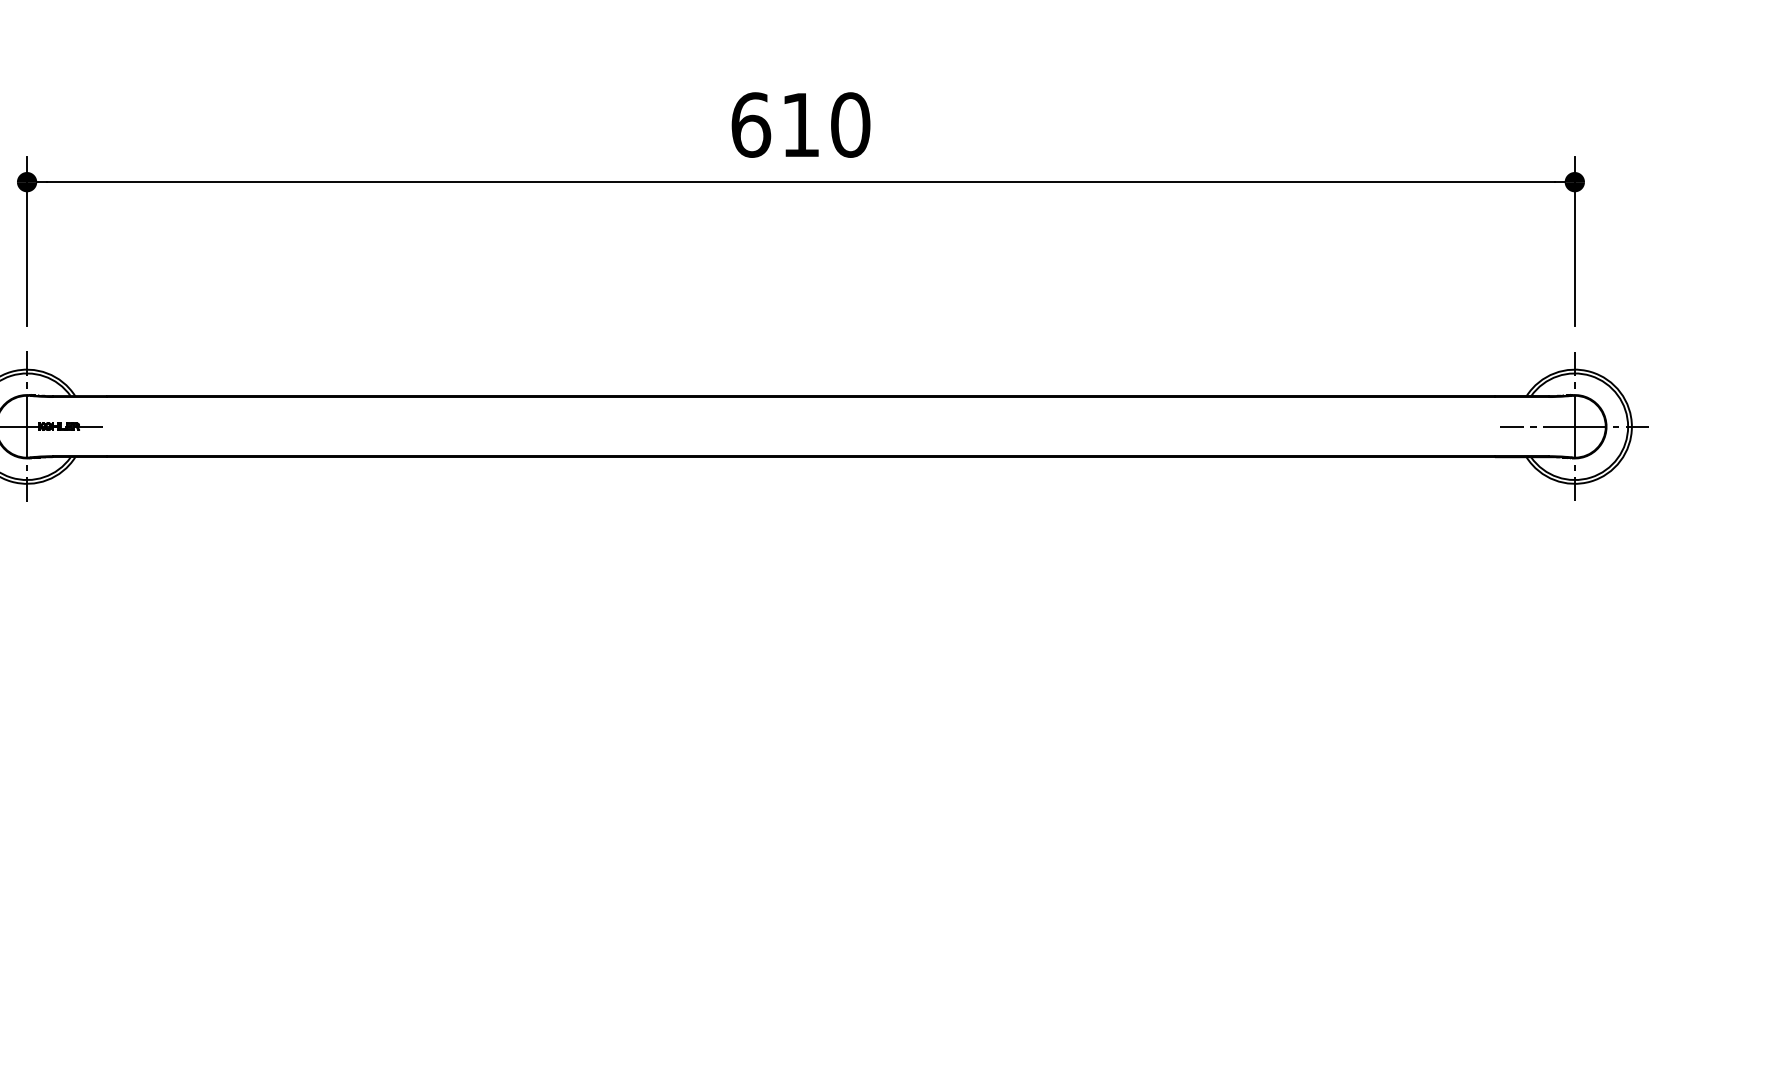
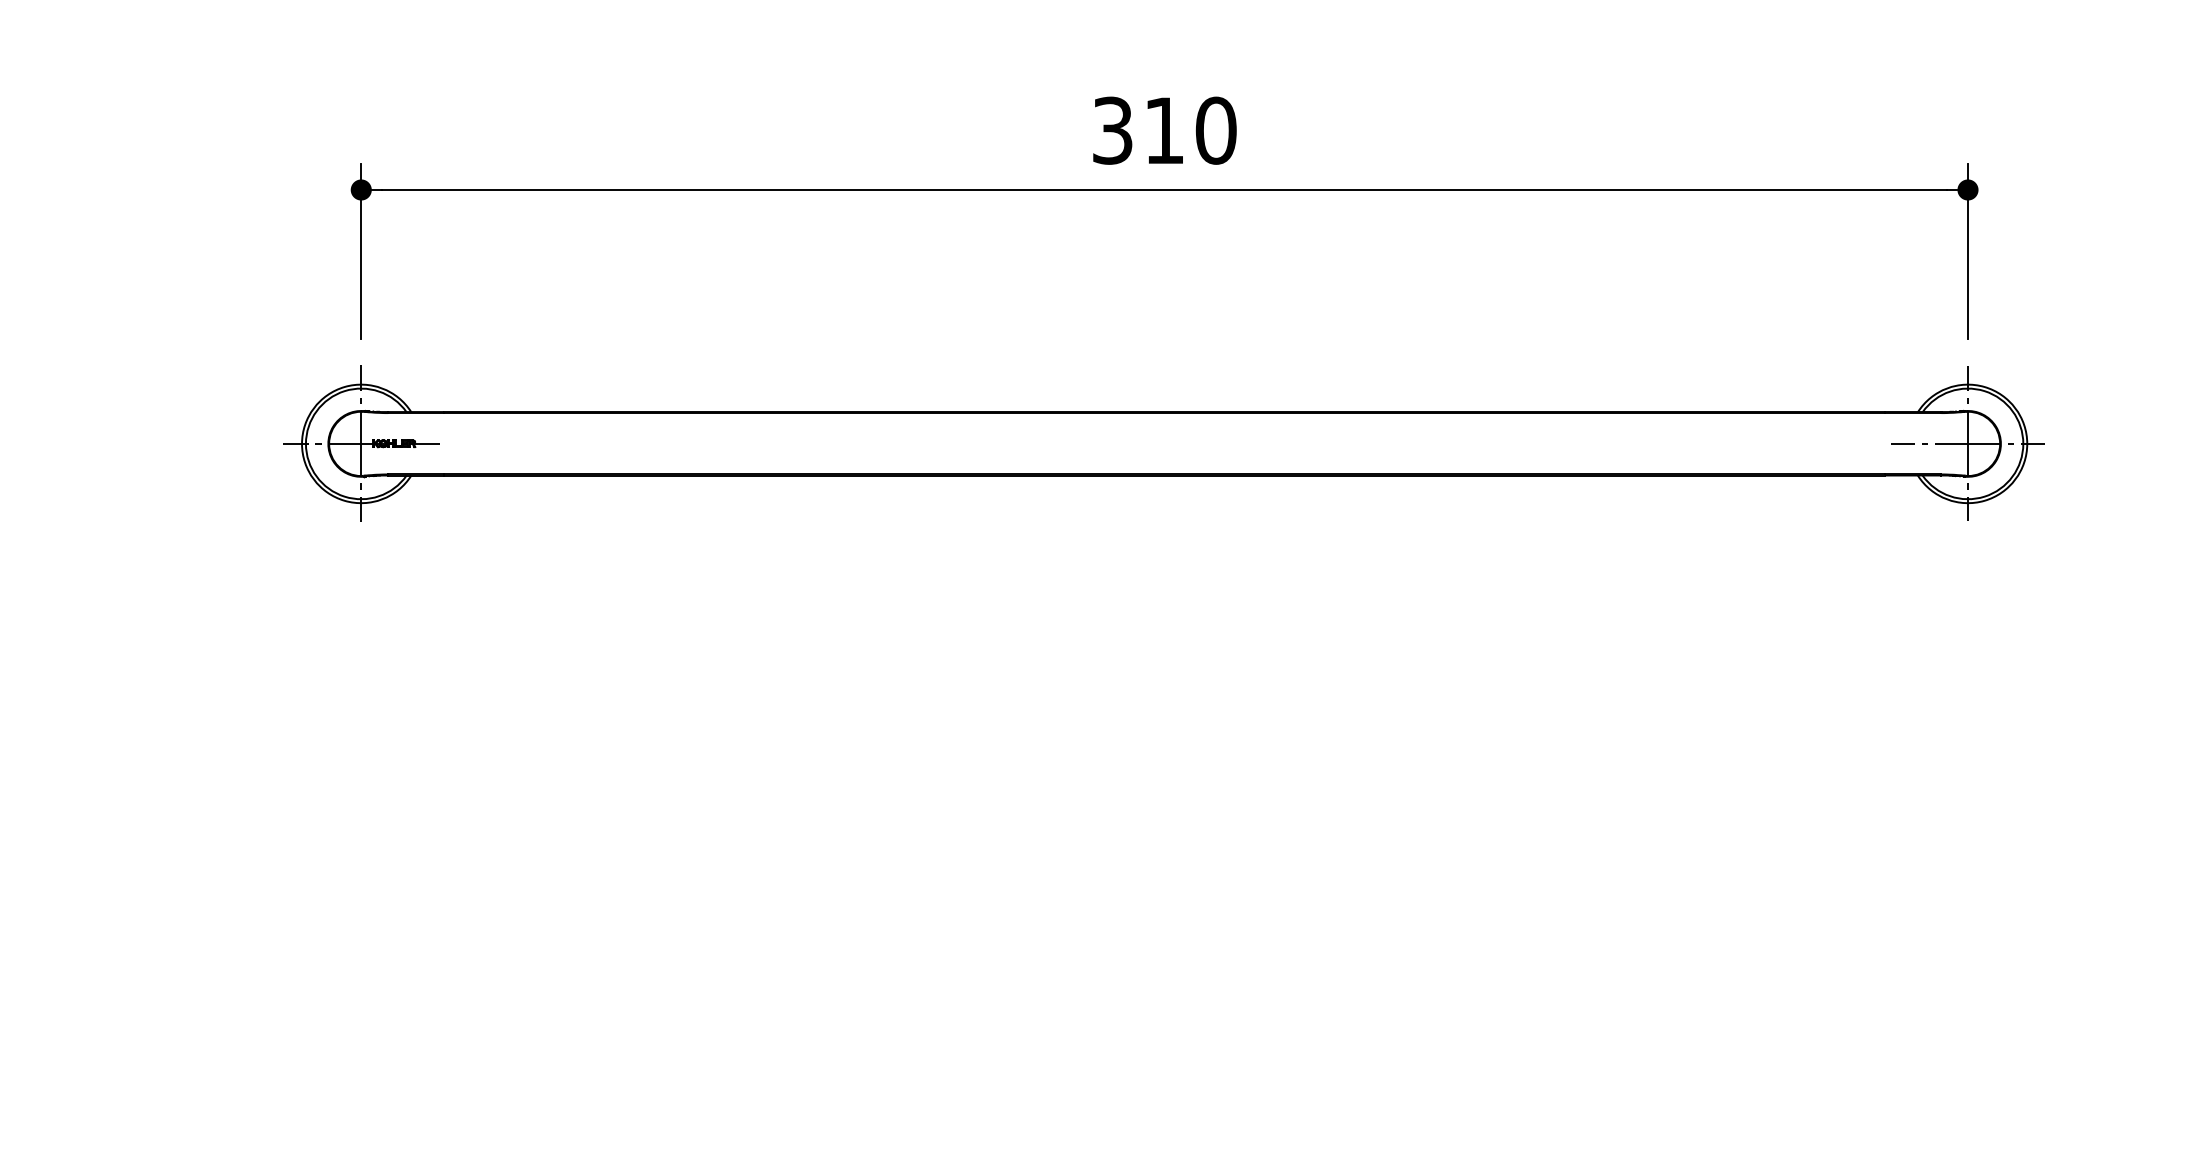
text: (750, 124) -> (1112, 130), 610 -> 310

